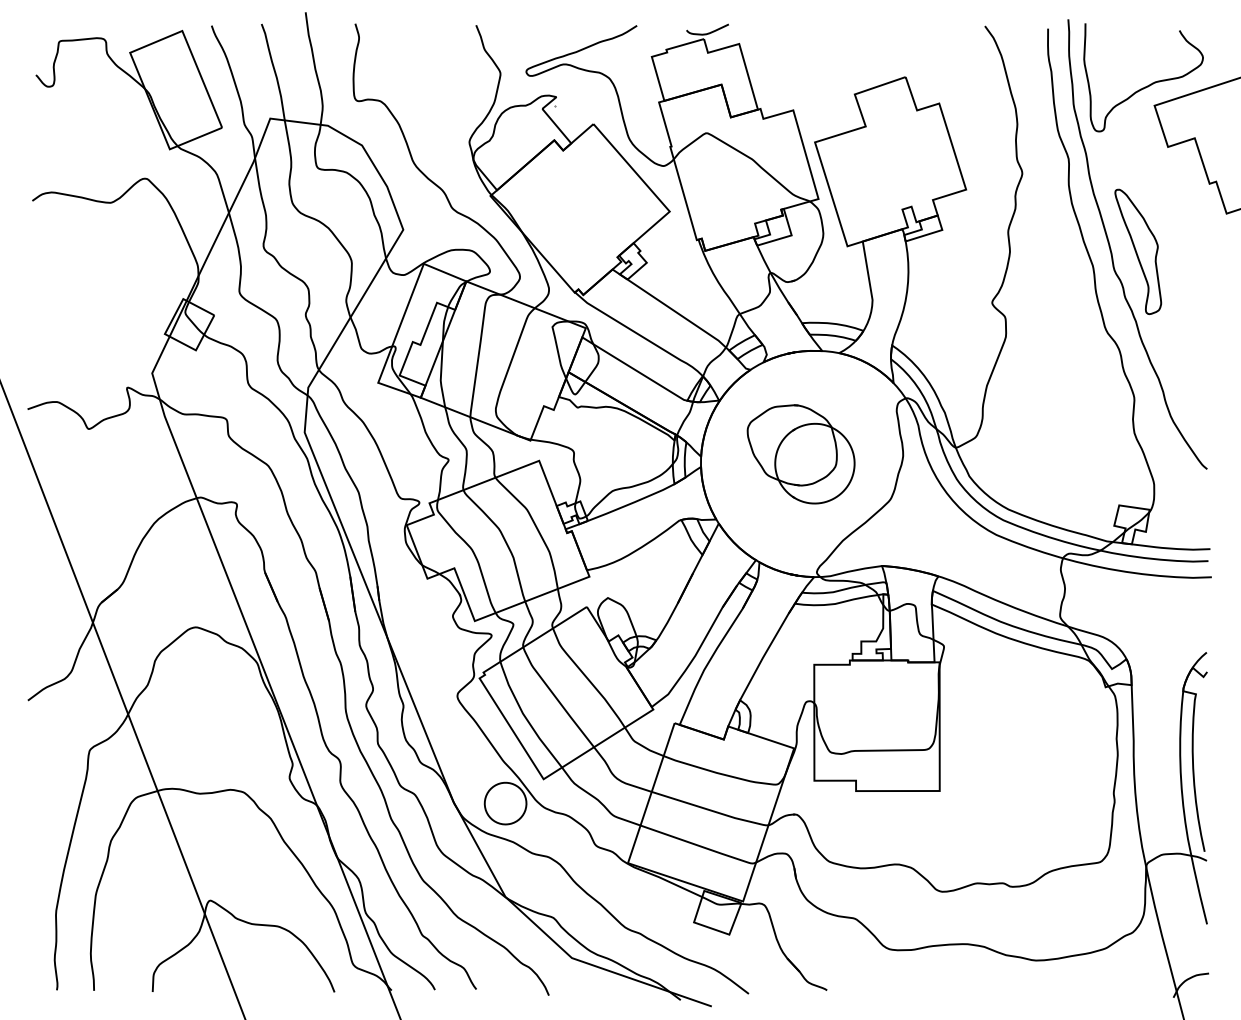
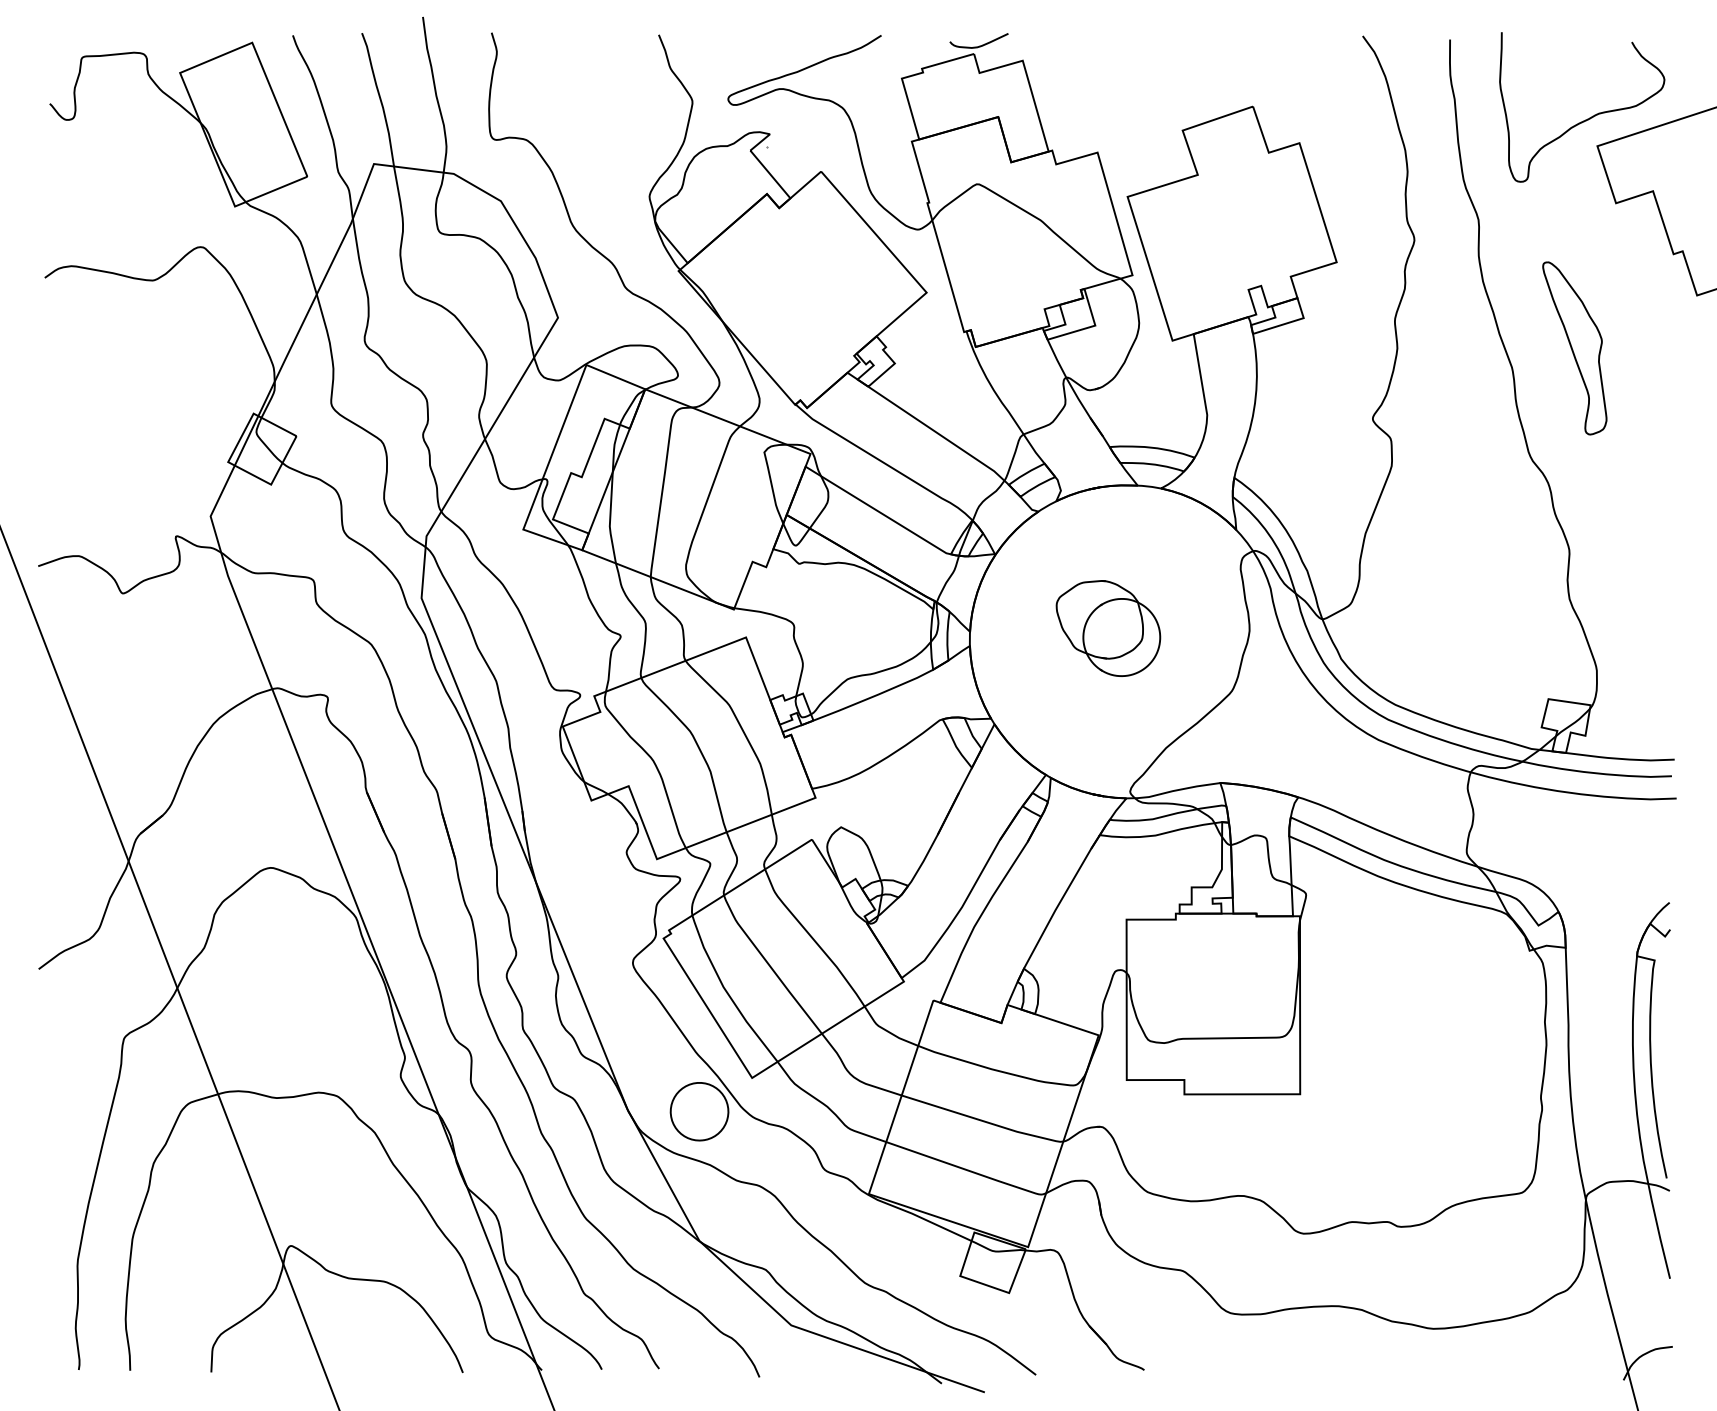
curve: (1111, 249) -> (1537, 344), removed
part: (801, 454) -> (1108, 628), size x0.7

